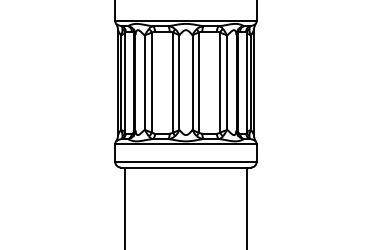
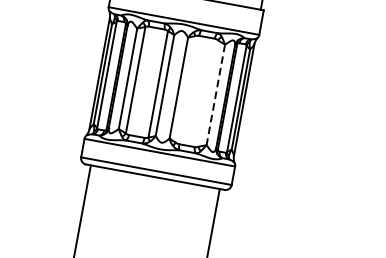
line: (198, 82) -> (185, 89), removed
line: (220, 82) -> (208, 93), removed
line: (227, 83) -> (215, 95), solid -> dashed

